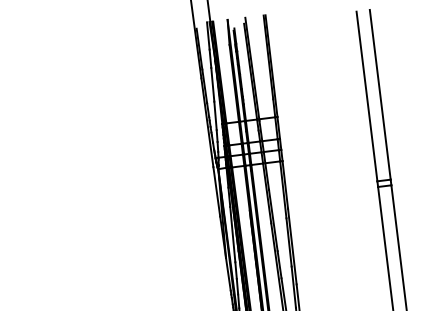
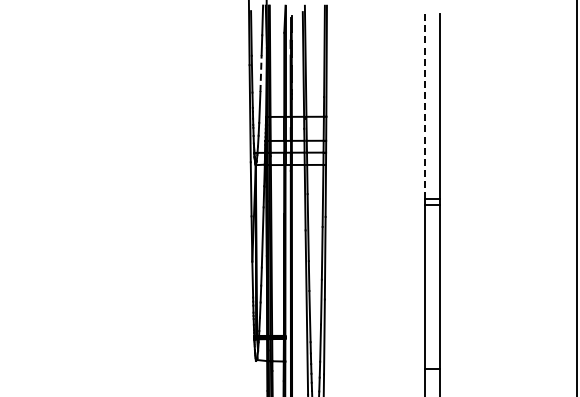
line: (213, 84) -> (261, 73), solid -> dashed
line: (367, 96) -> (425, 106), solid -> dashed

